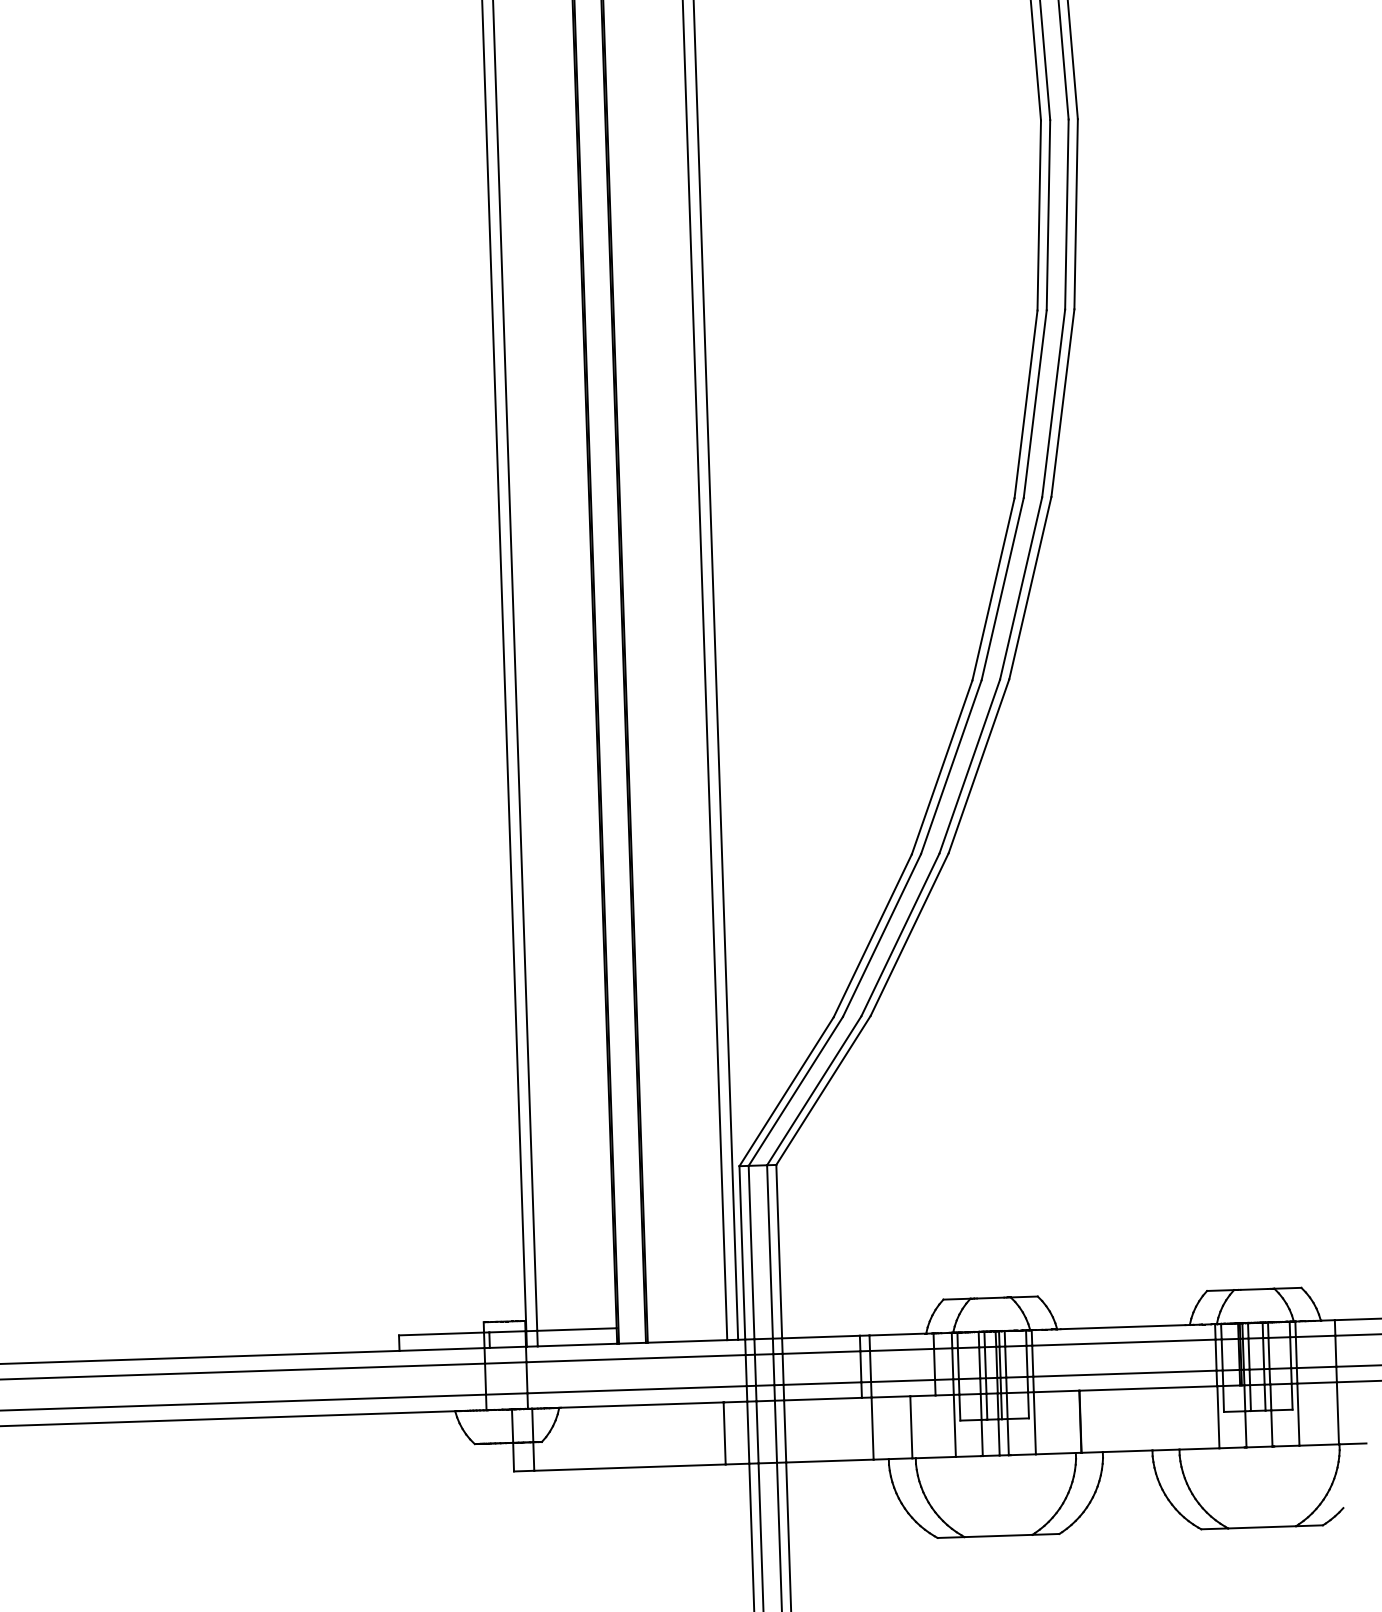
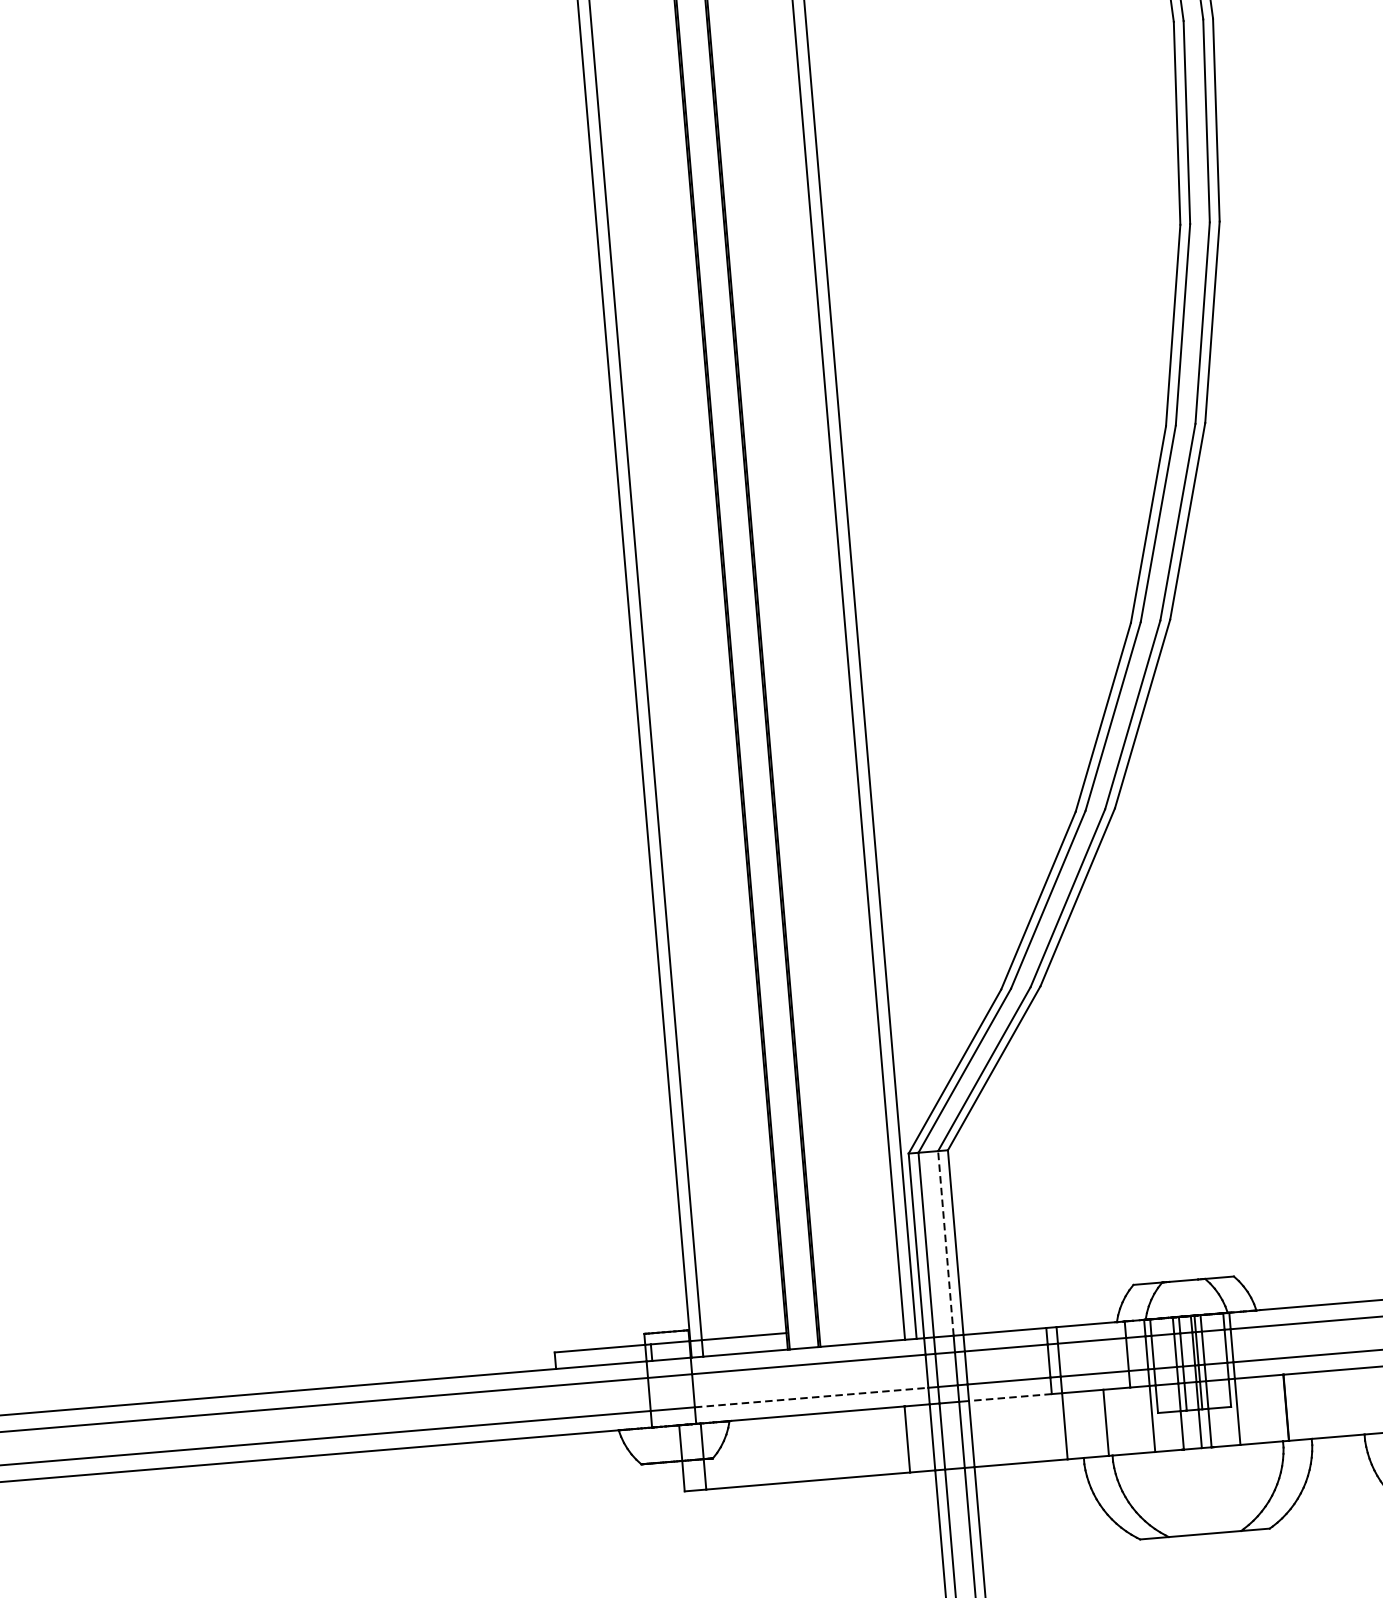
line: (770, 1251) -> (946, 1242), solid -> dashed
line: (637, 1389) -> (811, 1397), solid -> dashed
line: (823, 1399) -> (1010, 1397), solid -> dashed

